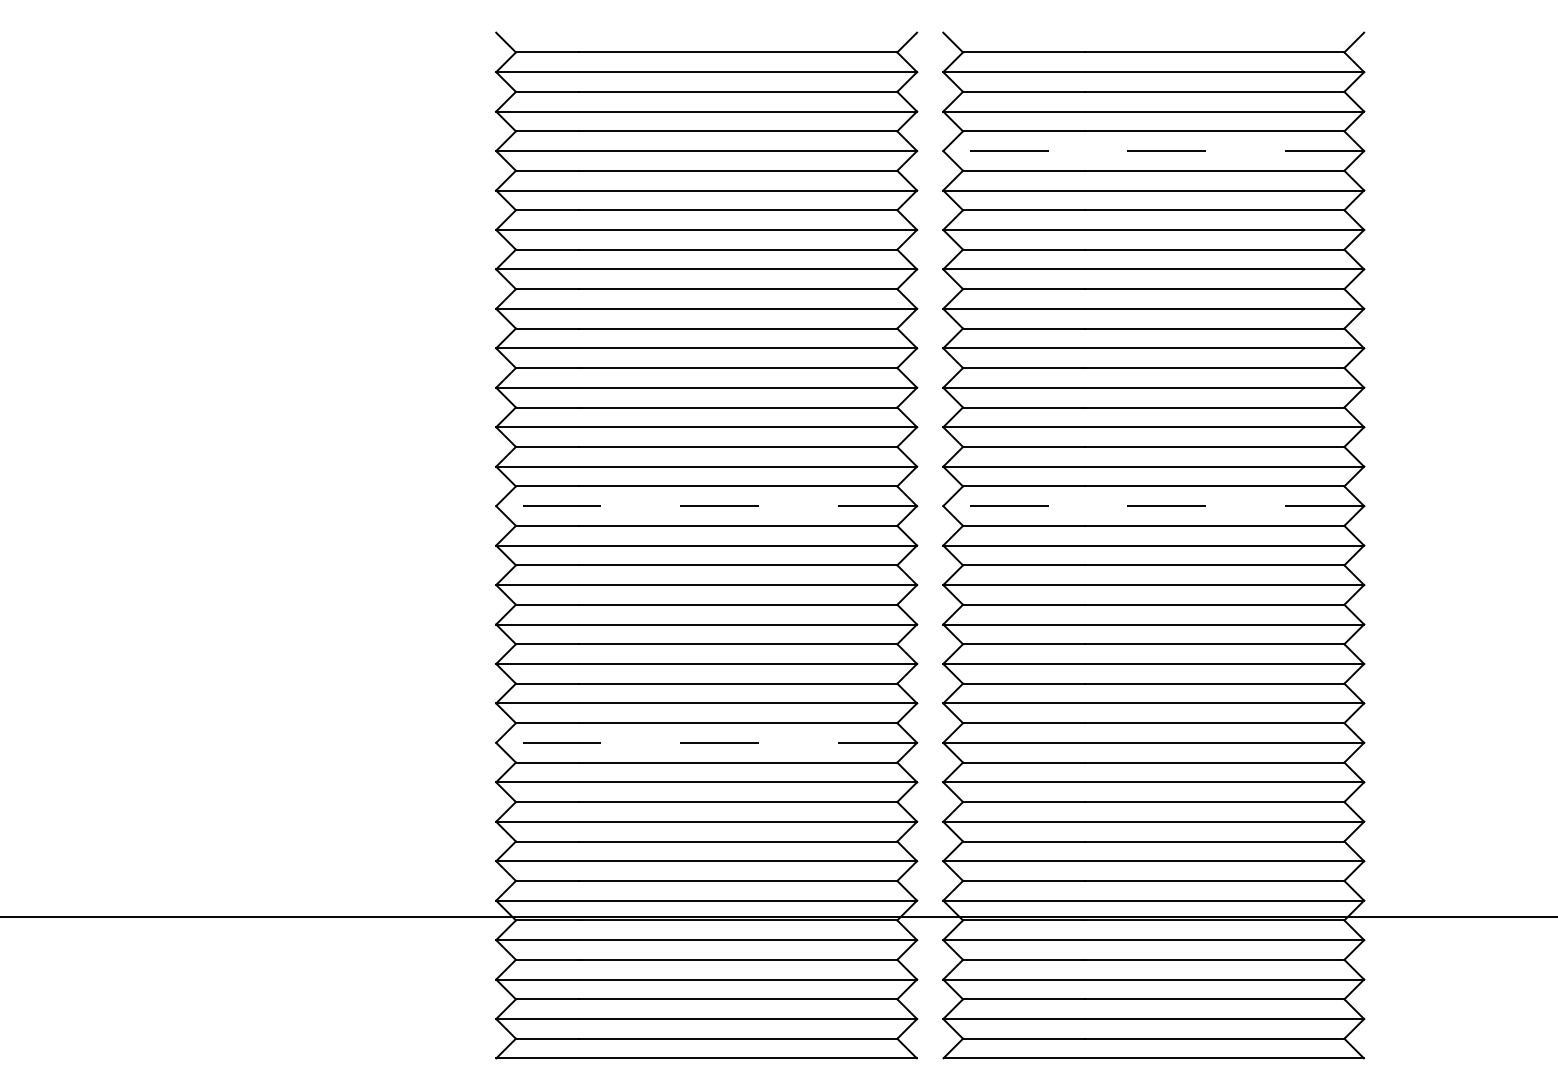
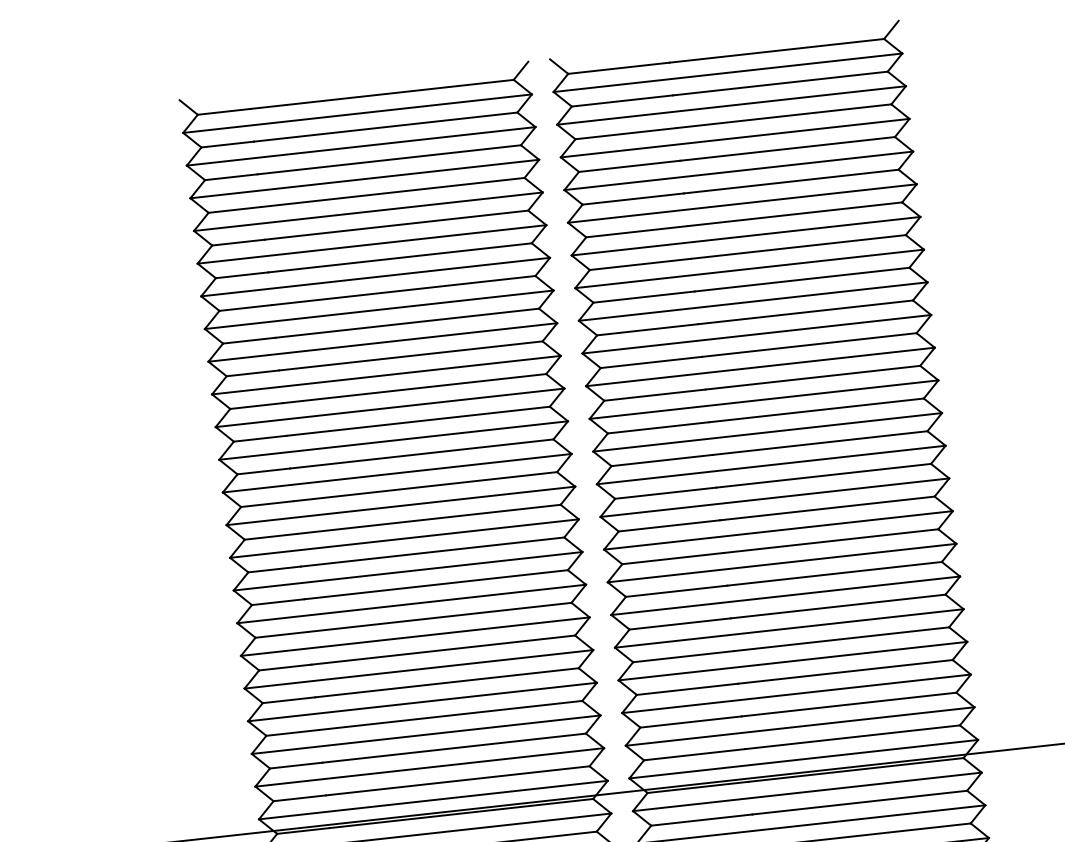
line: (1153, 151) -> (735, 138), dashed -> solid
line: (706, 506) -> (397, 473), dashed -> solid
line: (1153, 506) -> (767, 432), dashed -> solid
line: (706, 742) -> (418, 669), dashed -> solid

